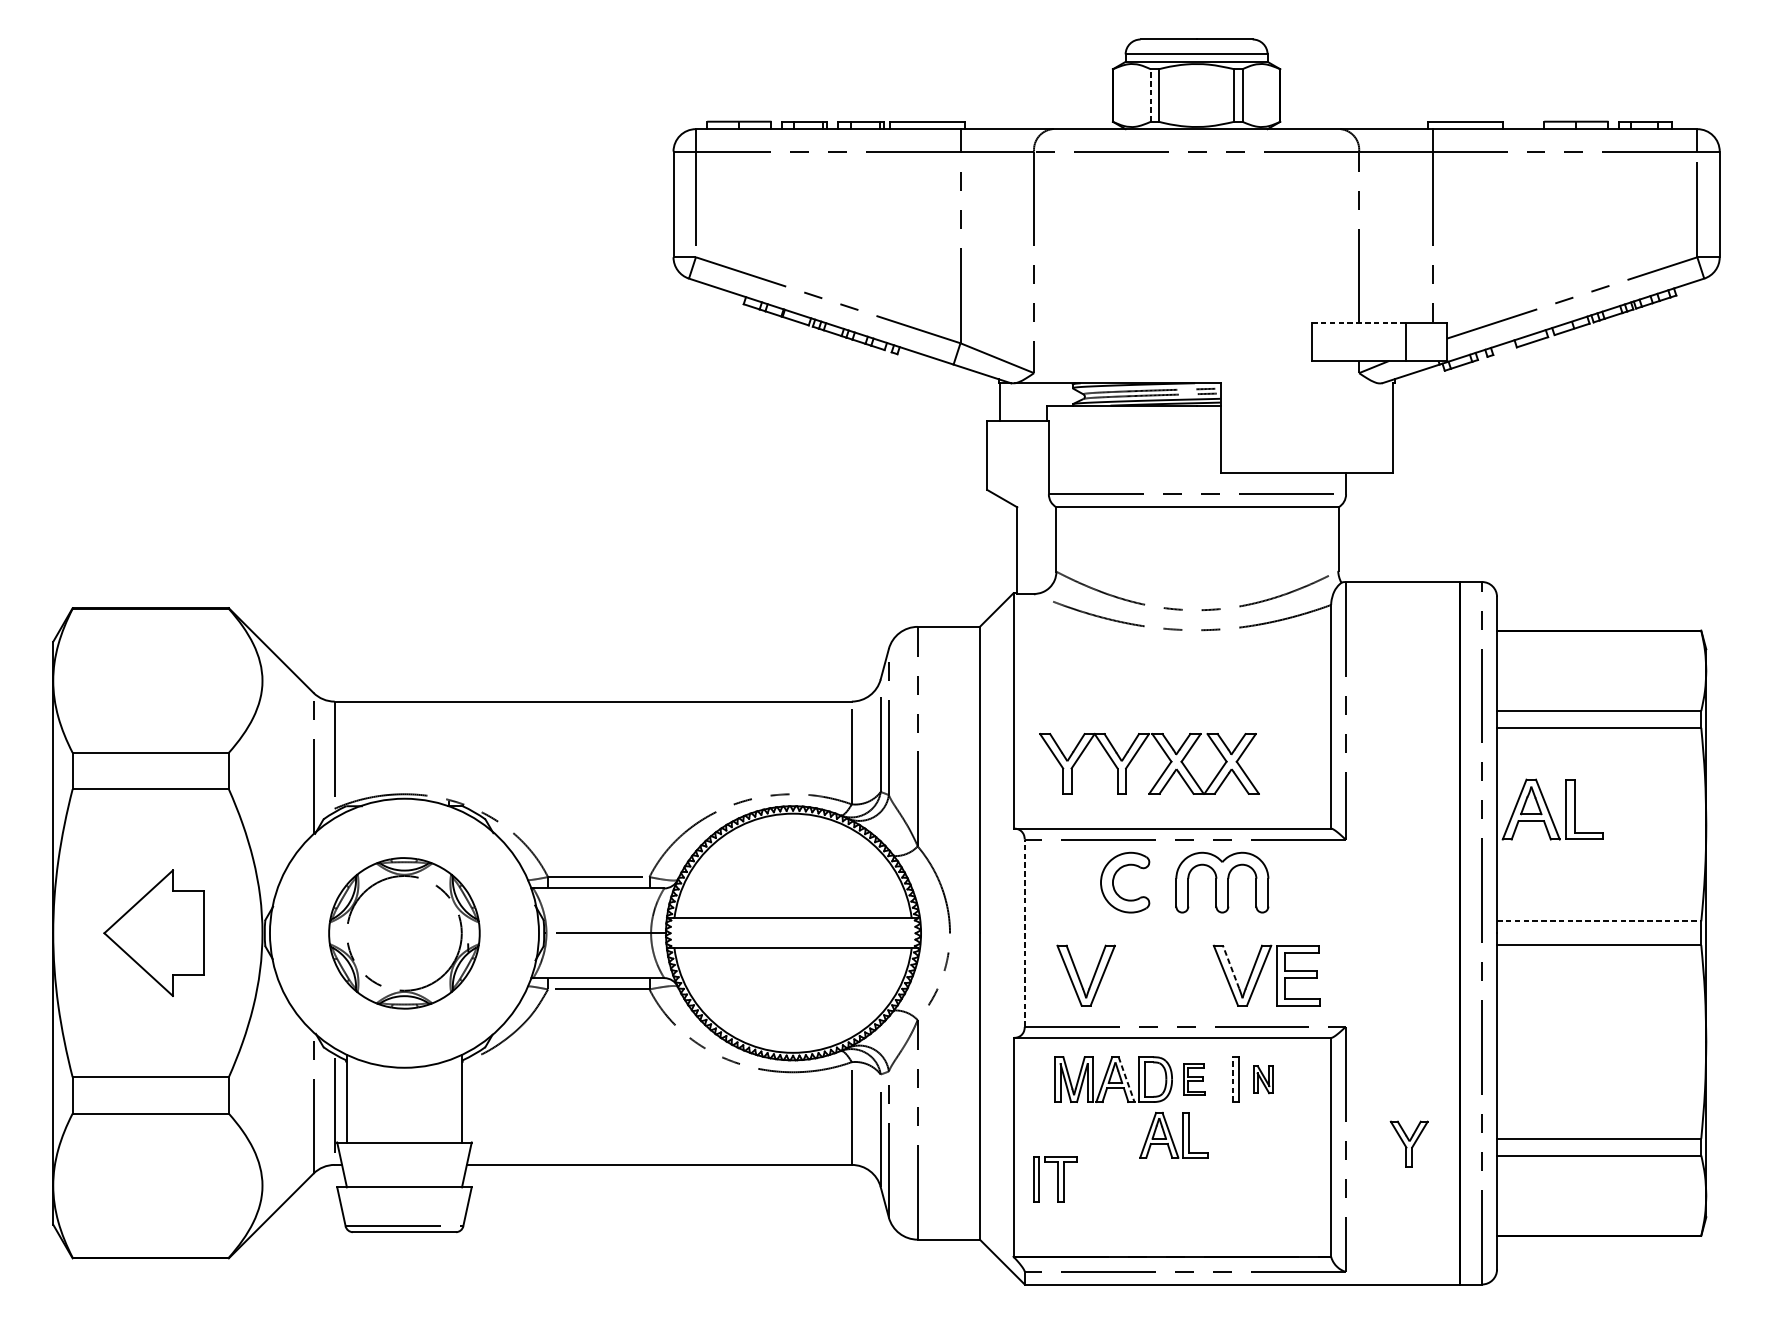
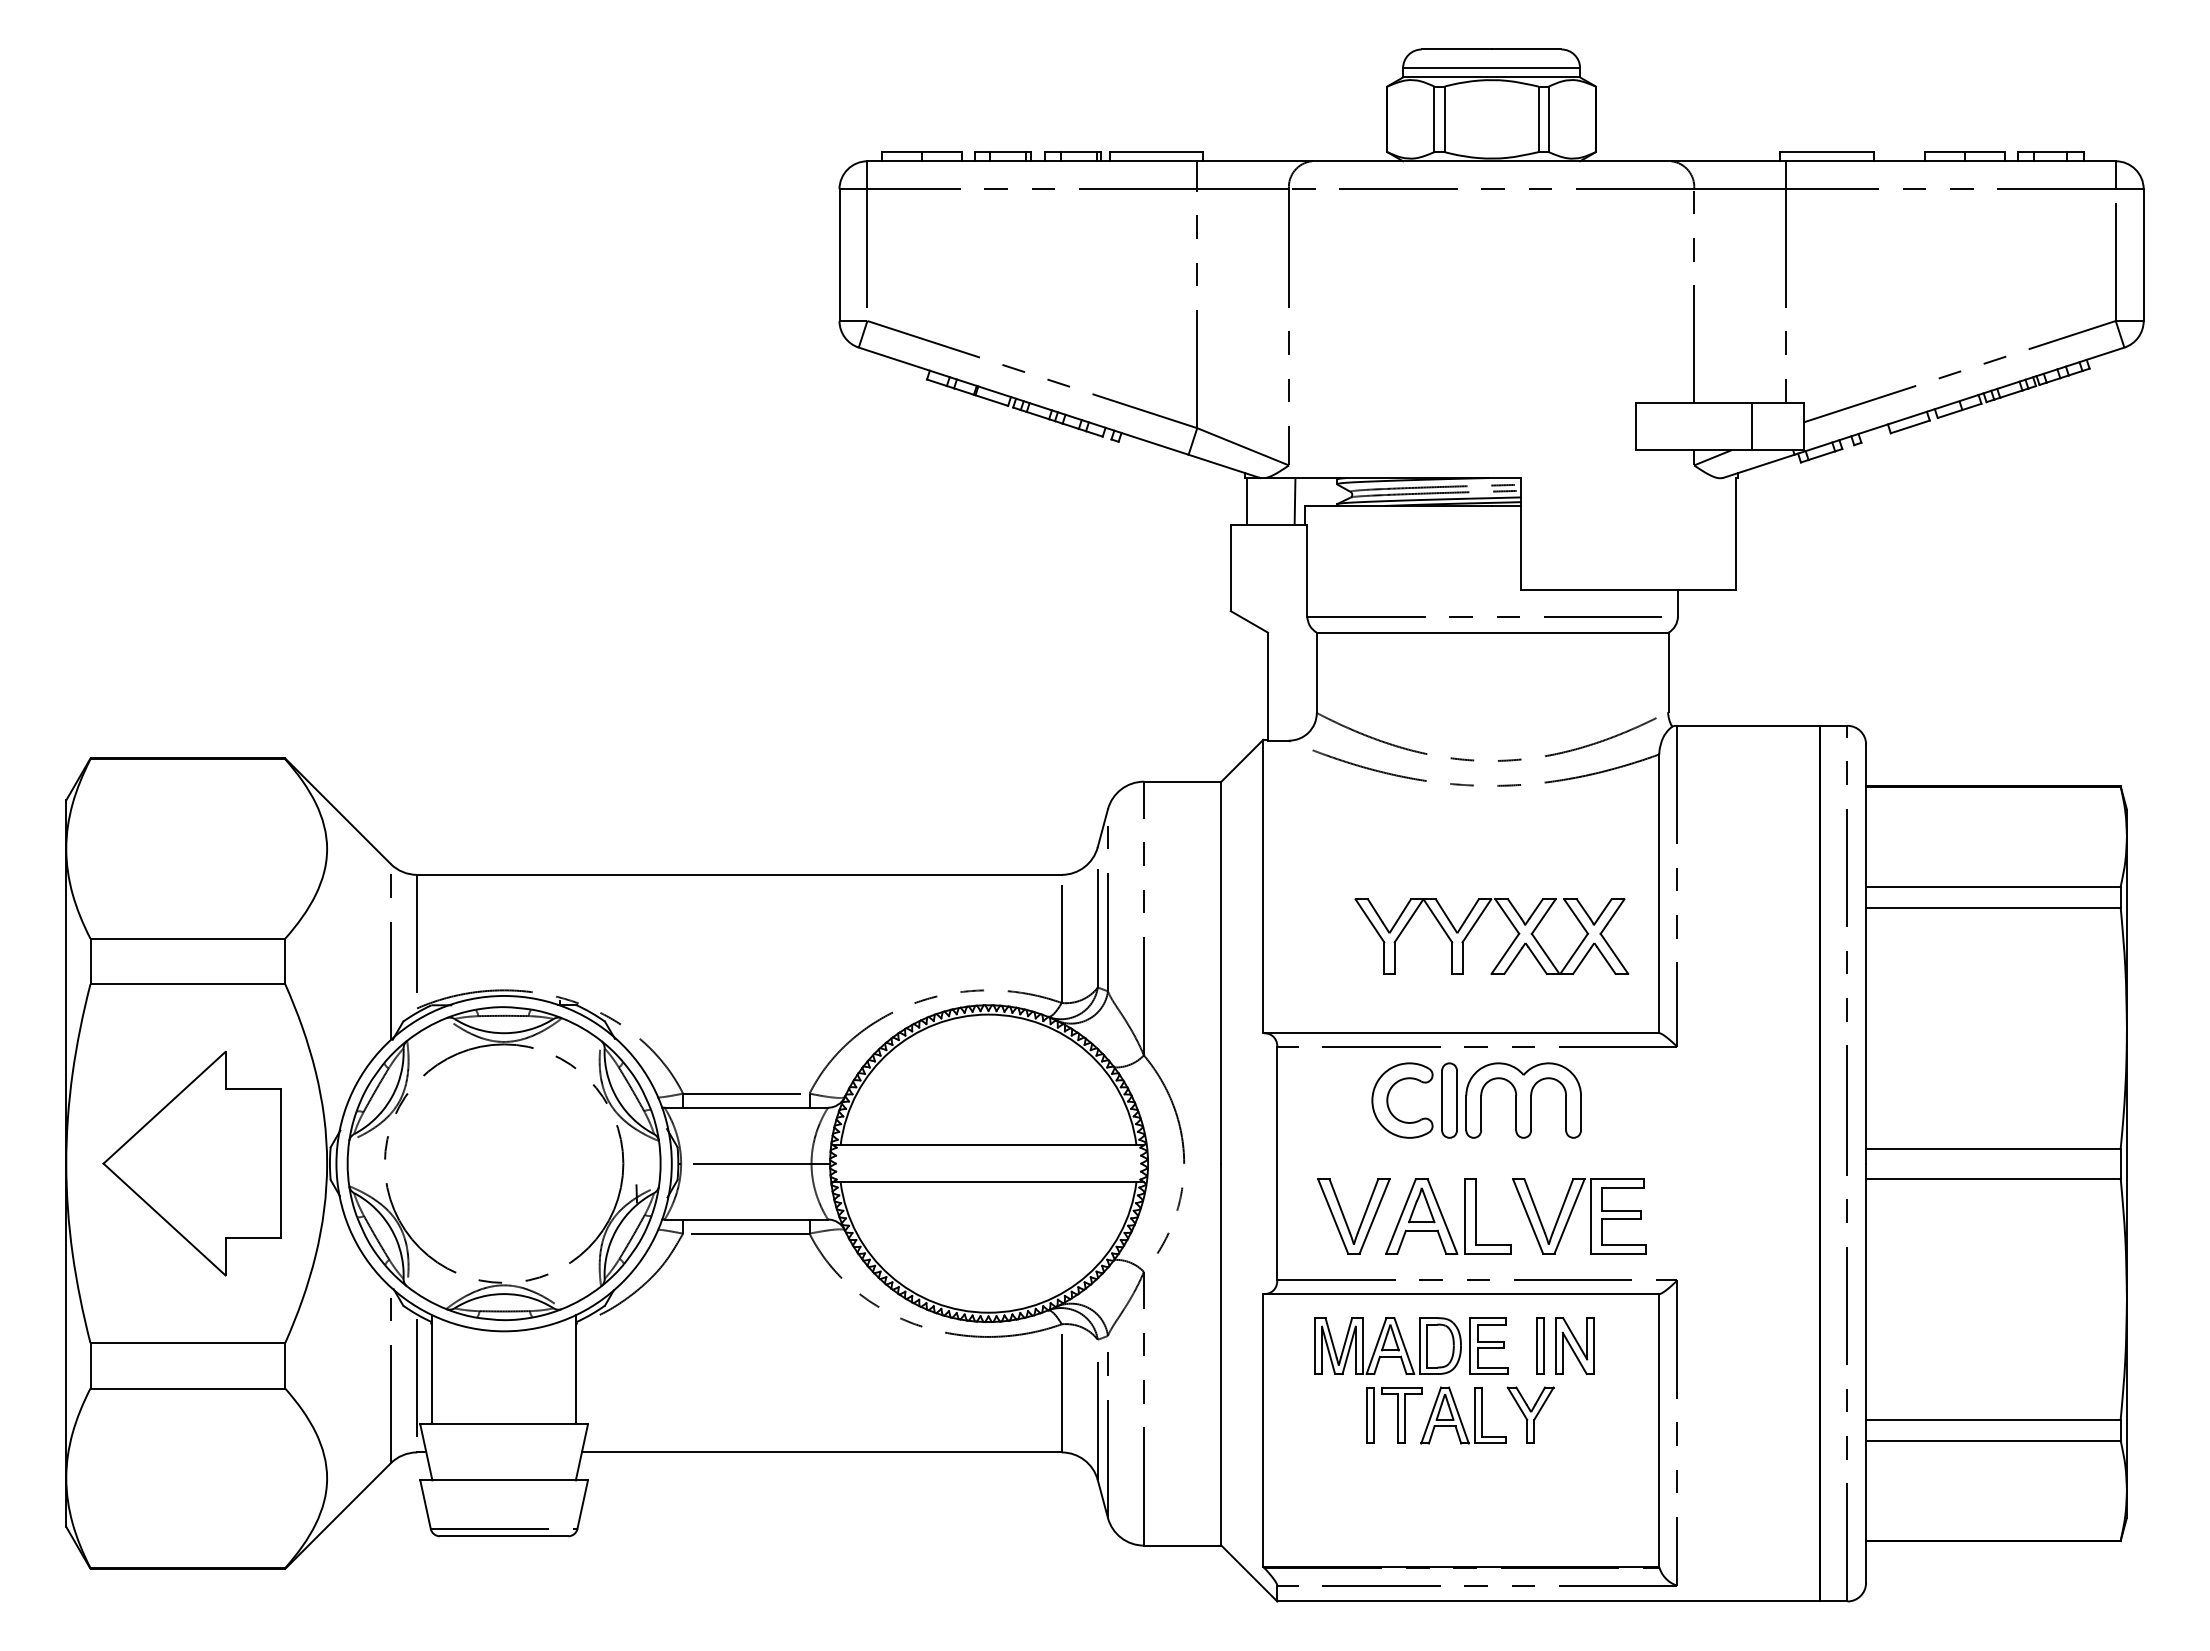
line: (1150, 95) -> (1434, 119), dashed -> solid
line: (1358, 323) -> (1693, 403), dashed -> solid
line: (1038, 402) -> (1294, 501), added
part: (1135, 755) -> (1474, 926), moved
part: (1552, 809) -> (1448, 1216), moved
part: (1162, 882) -> (1449, 1100), added
line: (1599, 921) -> (1993, 1148), dashed -> solid
part: (153, 933) -> (191, 1163), size x1.43
part: (403, 933) -> (503, 1163), size x1.67
line: (1024, 933) -> (1277, 1163), dashed -> solid
line: (1231, 966) -> (1534, 1205), dashed -> solid
line: (1126, 1079) -> (1404, 1346), dashed -> solid
part: (1194, 1079) -> (1488, 1345), size x1.43
line: (1232, 1079) -> (1536, 1346), dashed -> solid
part: (1263, 1079) -> (1574, 1346), size x1.67
part: (1409, 1143) -> (1530, 1414), moved
part: (1055, 1179) -> (1394, 1415), moved

